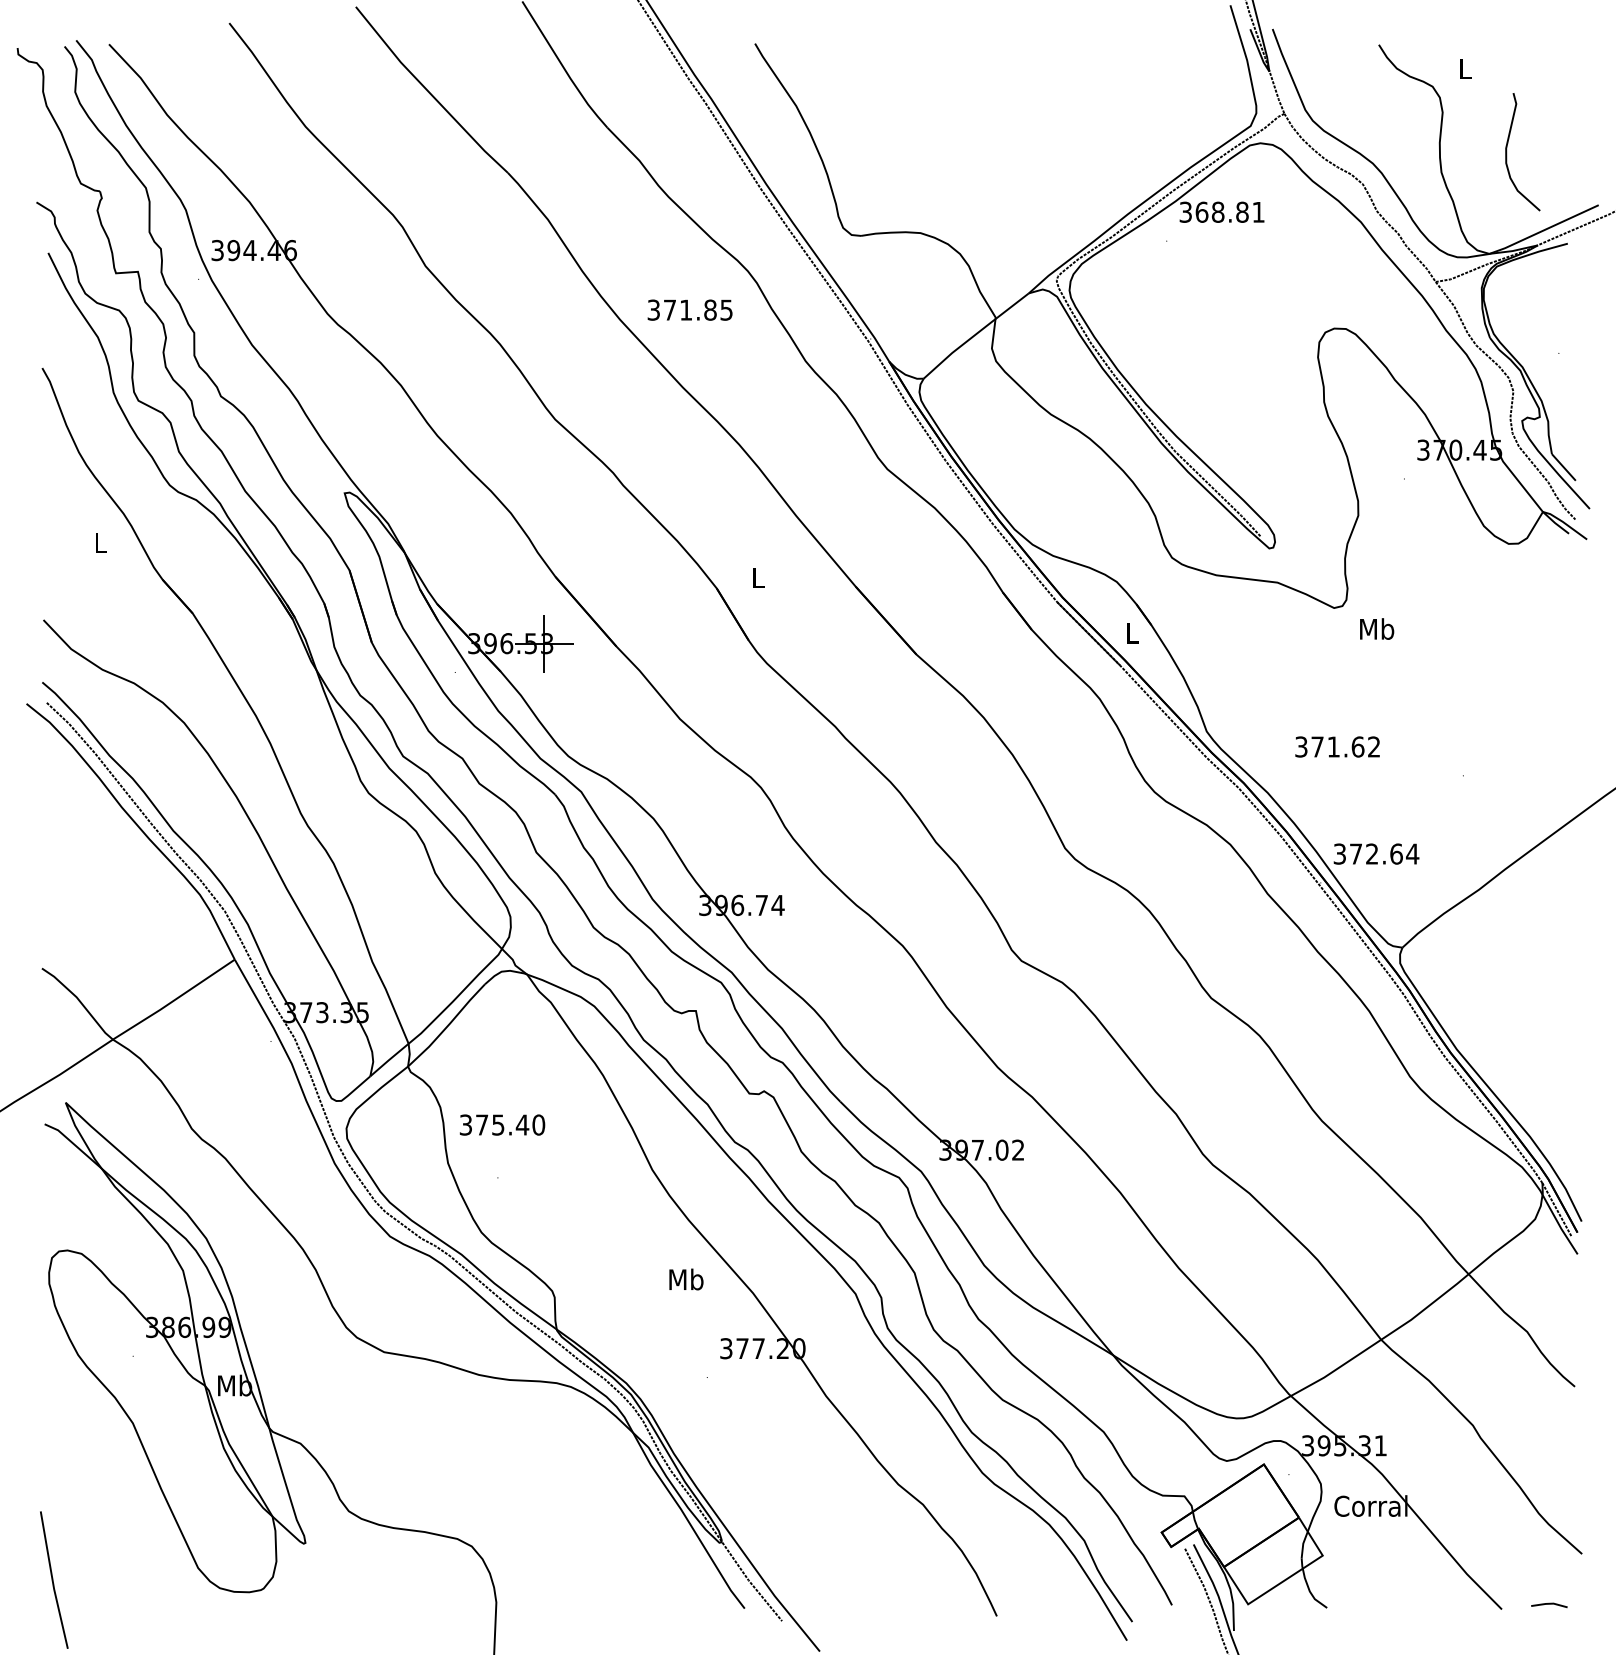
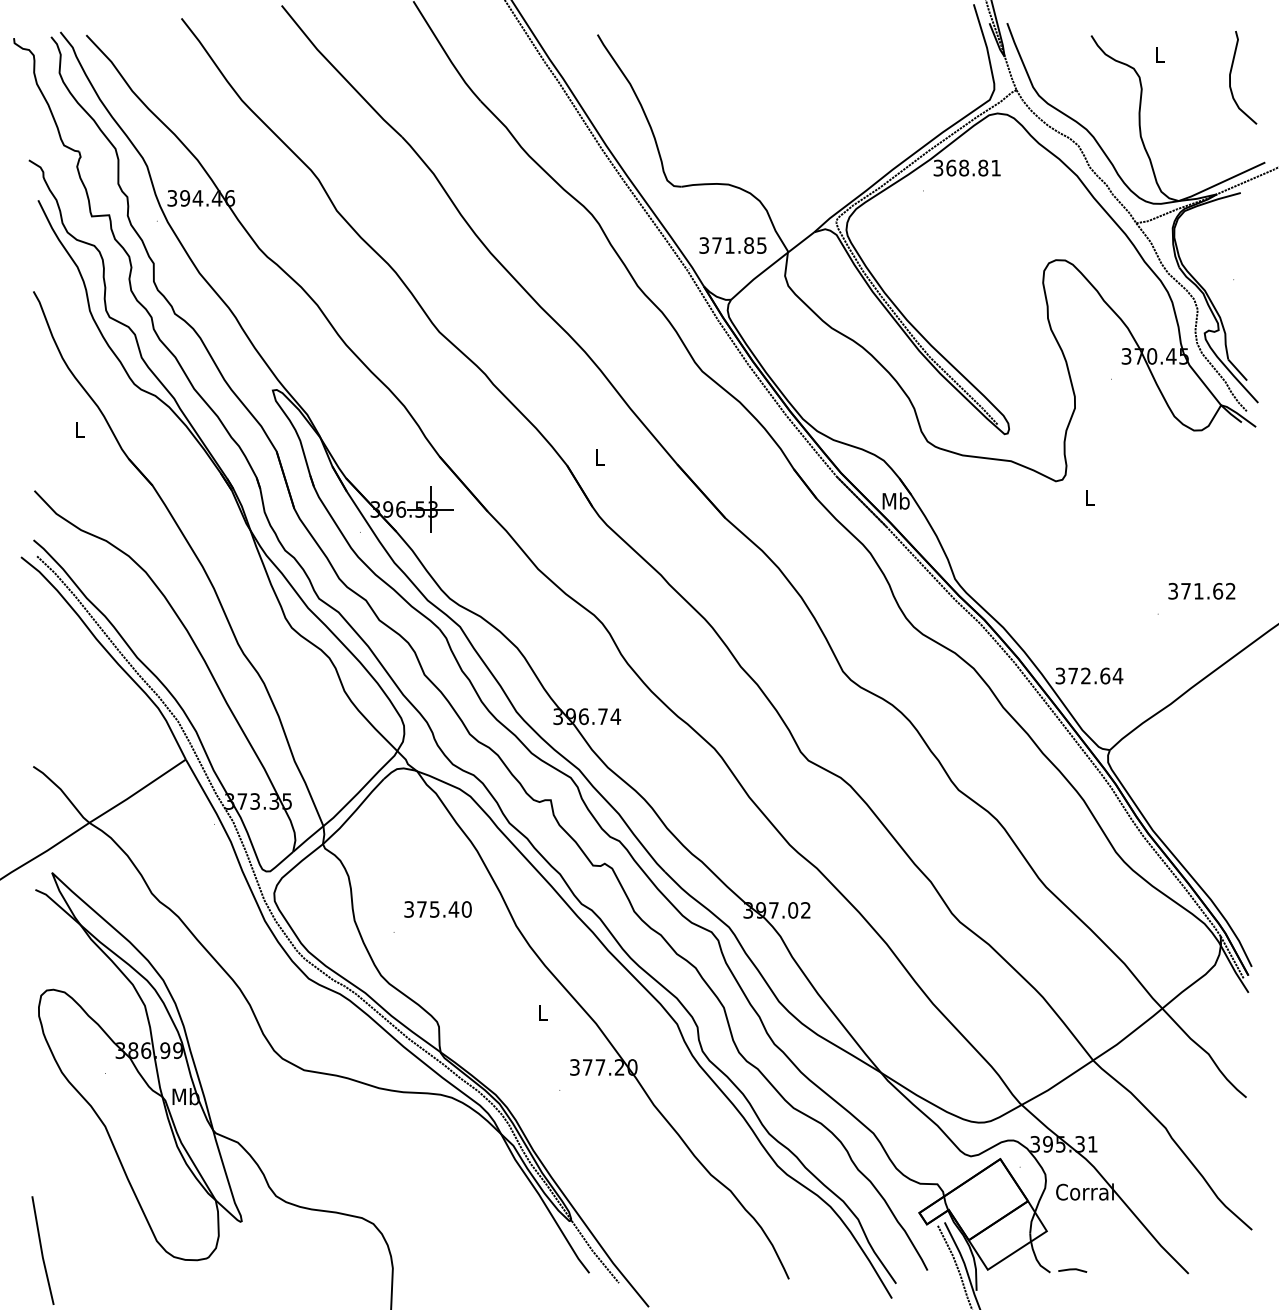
curve: (1507, 152) -> (1231, 78), moved
text: (689, 309) -> (732, 245), moved
text: (1377, 628) -> (1090, 497), Mb -> L
text: (1132, 632) -> (896, 500), L -> Mb
text: (1337, 746) -> (1201, 590), moved
text: (502, 1124) -> (438, 909), moved
text: (686, 1279) -> (543, 1012), Mb -> L
line: (1549, 1604) -> (1072, 1269), moved

